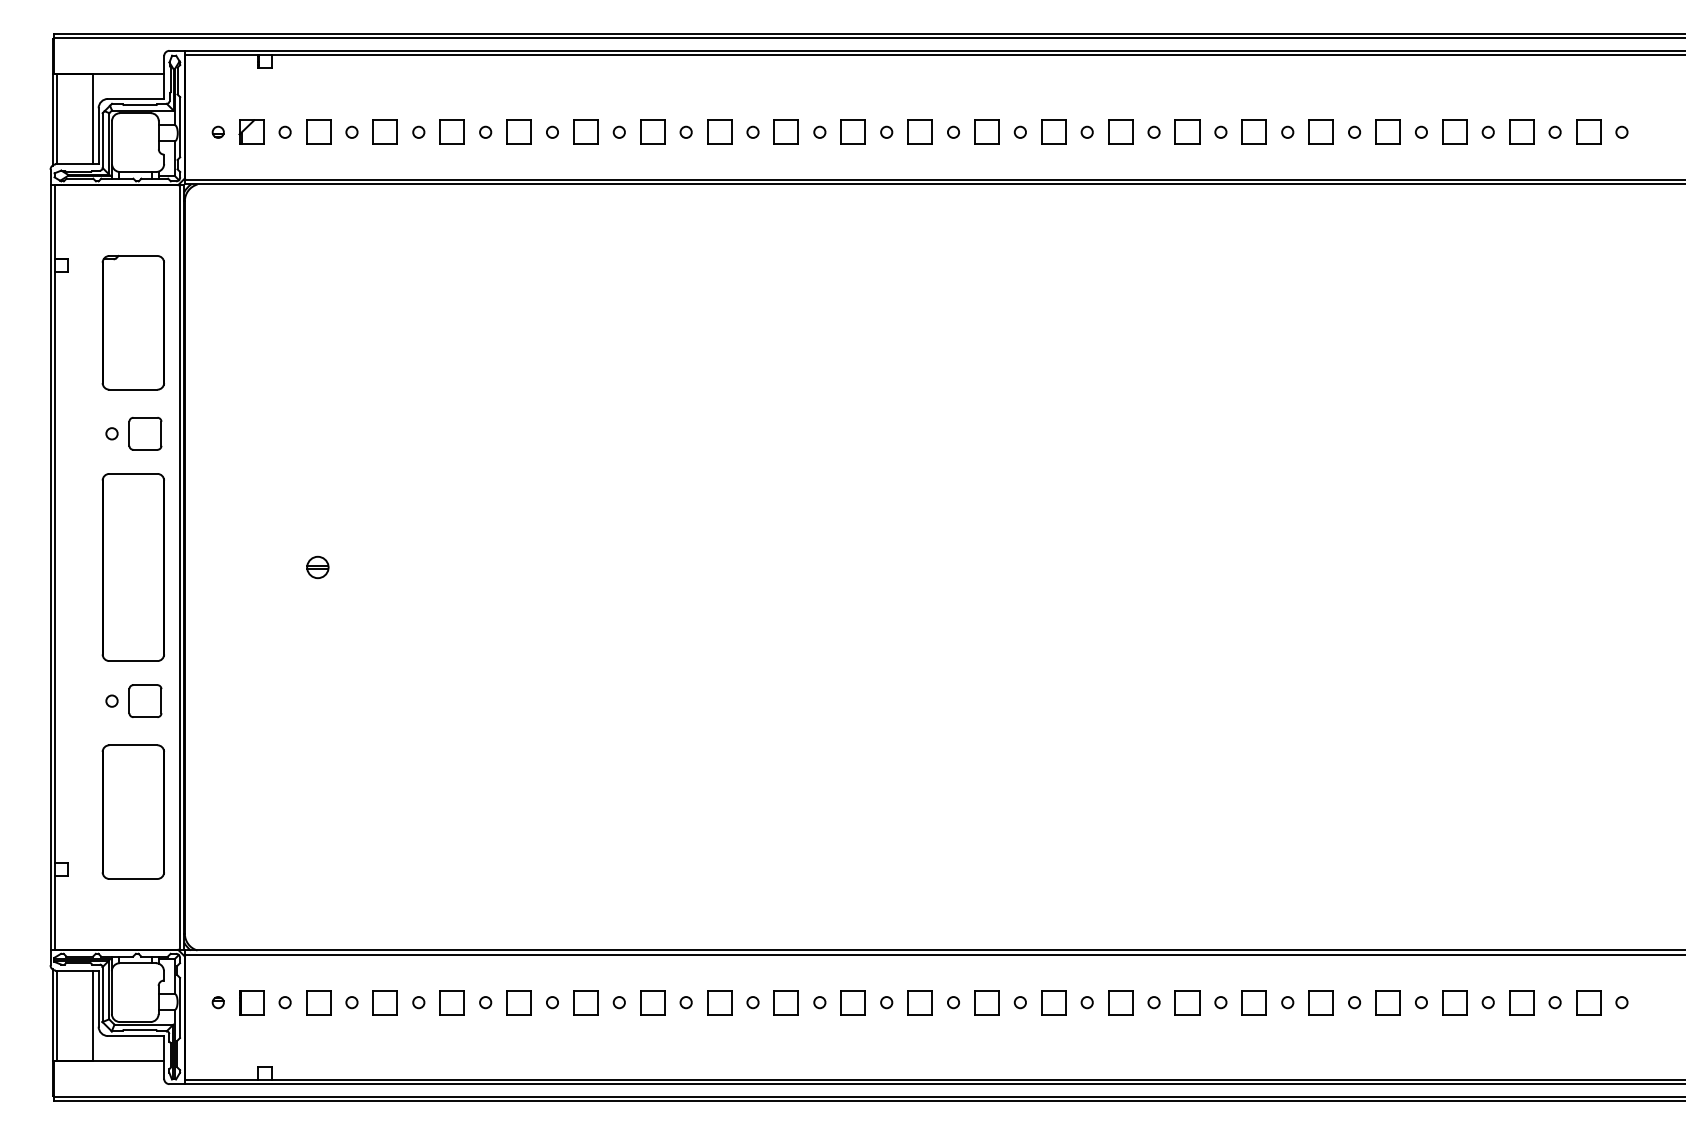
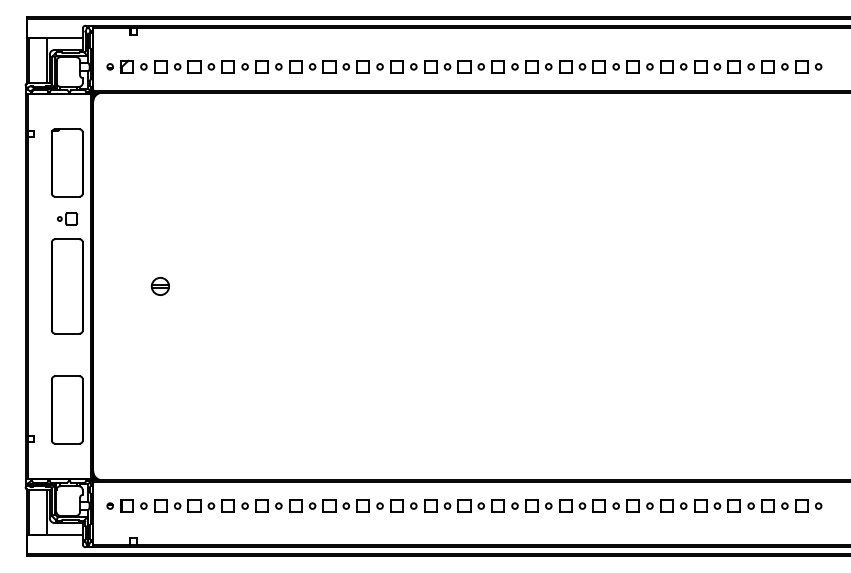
part: (133, 432) -> (67, 218), size x0.7
part: (317, 567) -> (160, 286), size x1.6
part: (133, 700) -> (67, 353), removed

